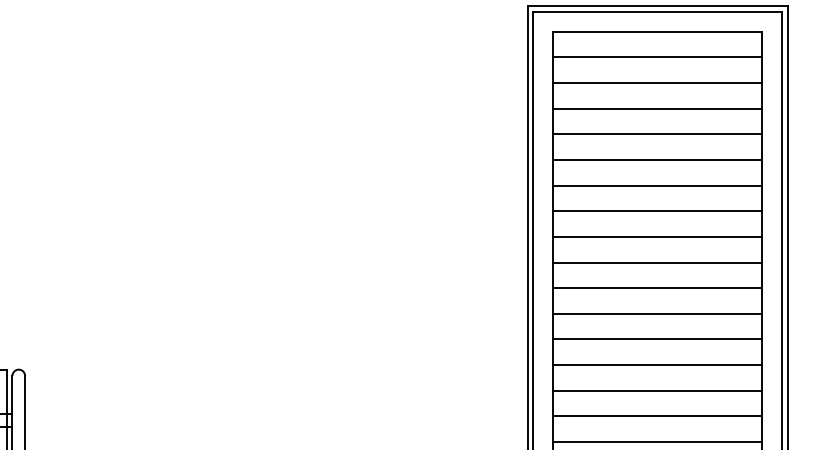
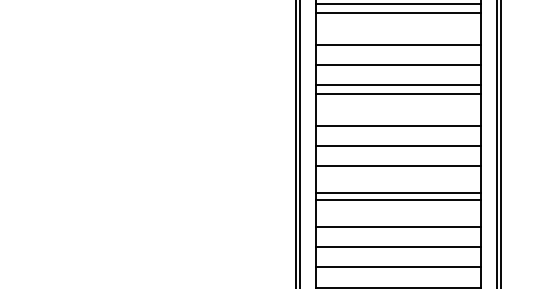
line: (657, 134) -> (398, 13), moved
line: (657, 236) -> (398, 93), moved
line: (657, 339) -> (398, 199), moved
line: (657, 365) -> (398, 193), moved

